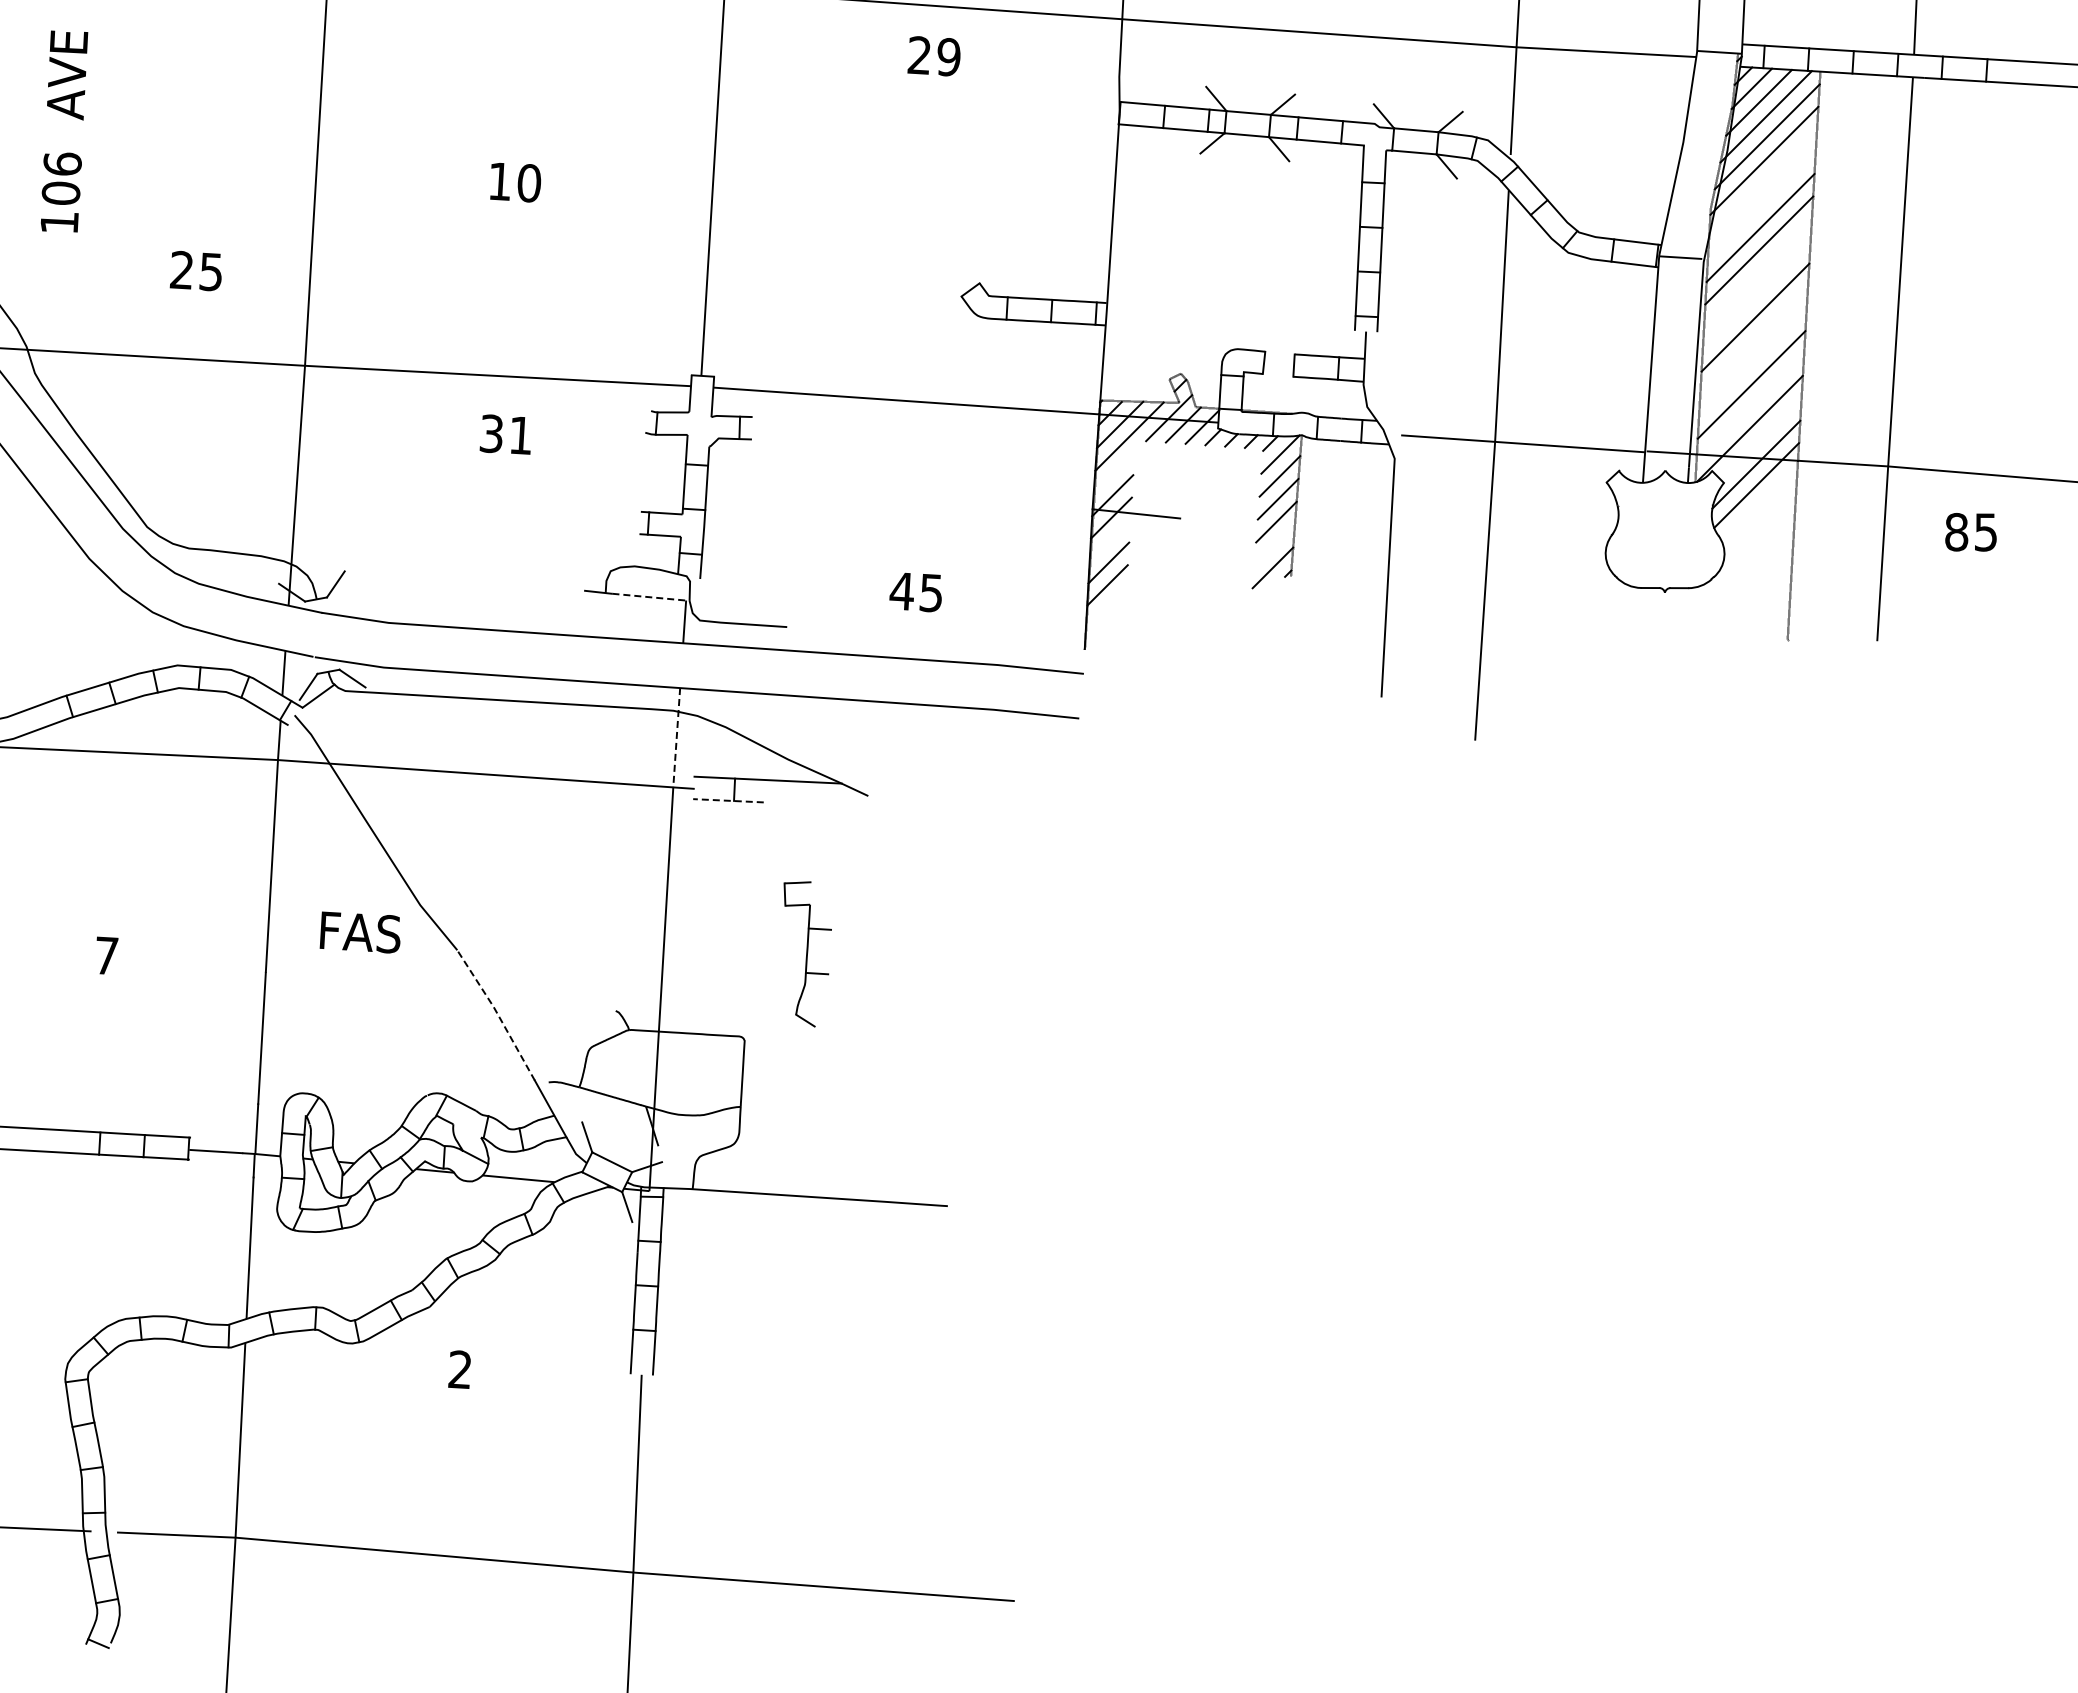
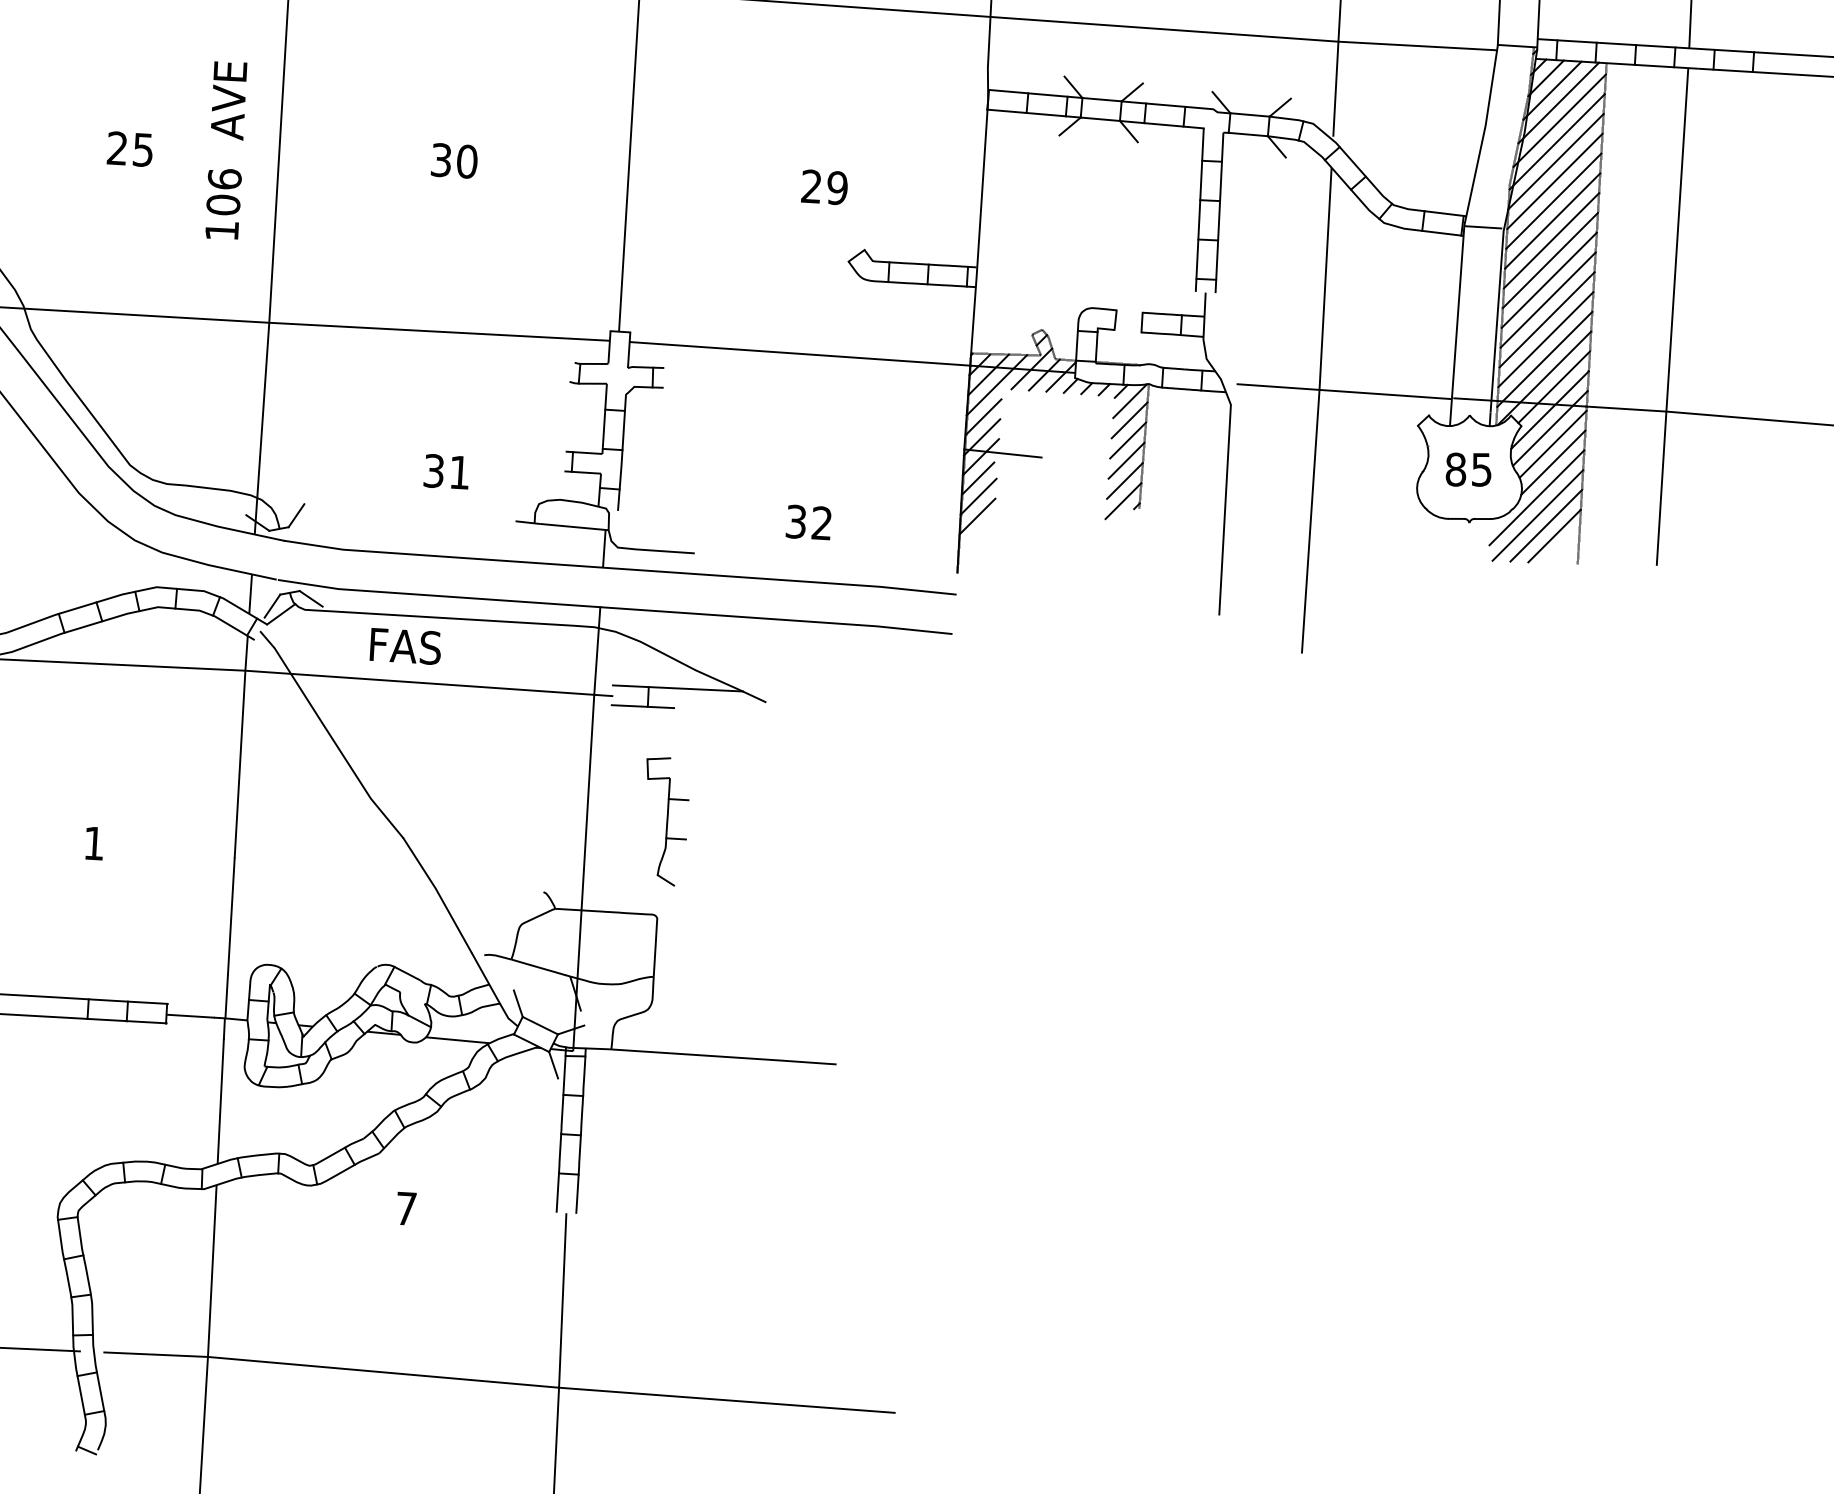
text: (933, 56) -> (823, 187), moved
text: (64, 131) -> (226, 150), moved
text: (499, 181) -> (440, 160), 10 -> 30
line: (1763, 183) -> (1556, 161), added
line: (1761, 205) -> (1554, 181), added
text: (195, 271) -> (129, 149), moved
line: (1757, 272) -> (1551, 240), added
line: (1756, 295) -> (1550, 260), added
line: (1754, 339) -> (1548, 299), added
line: (1752, 362) -> (1546, 319), added
line: (1750, 407) -> (1544, 359), added
text: (504, 434) -> (445, 471), moved
line: (1760, 438) -> (1553, 386), added
line: (1114, 472) -> (983, 416), added
line: (1759, 503) -> (1552, 444), added
line: (1759, 524) -> (1552, 462), added
text: (1970, 532) -> (1468, 469), moved
line: (1108, 542) -> (978, 478), added
line: (1274, 544) -> (1124, 480), added
line: (1741, 563) -> (1536, 497), added
line: (1742, 583) -> (1537, 514), added
text: (915, 592) -> (808, 522), 45 -> 32
line: (1751, 595) -> (1545, 525), added
line: (651, 597) -> (575, 527), dashed -> solid
line: (1761, 607) -> (1554, 536), added
line: (676, 737) -> (597, 650), dashed -> solid
line: (727, 800) -> (642, 706), dashed -> solid
text: (359, 932) -> (404, 646), moved
part: (807, 954) -> (667, 822), moved
text: (107, 955) -> (94, 843), 7 -> 1
line: (497, 1013) -> (439, 894), dashed -> solid
text: (460, 1369) -> (406, 1208), 2 -> 7

